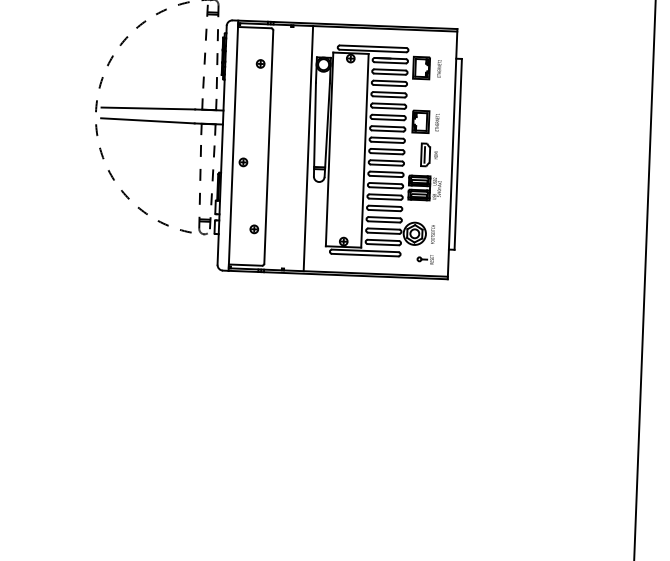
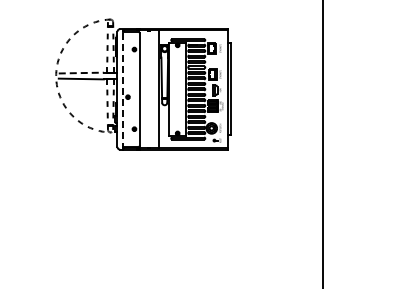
line: (148, 109) -> (81, 73), solid -> dashed
line: (232, 143) -> (122, 88), solid -> dashed

